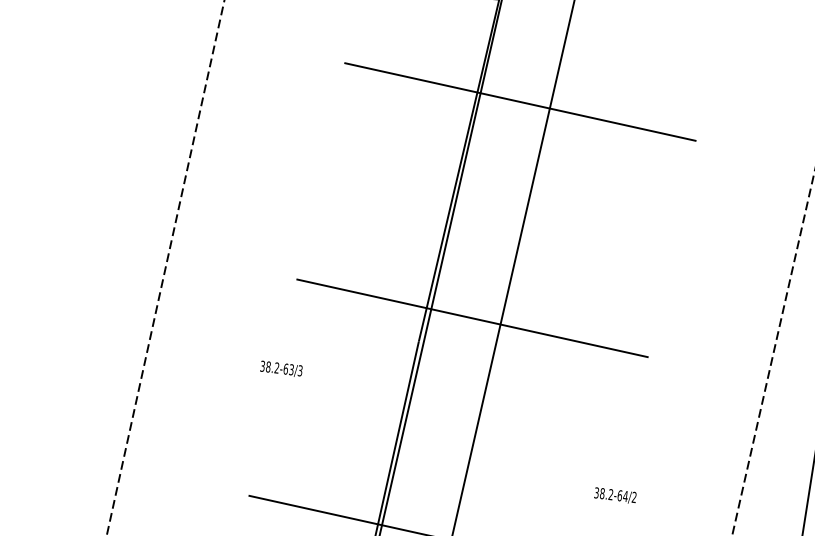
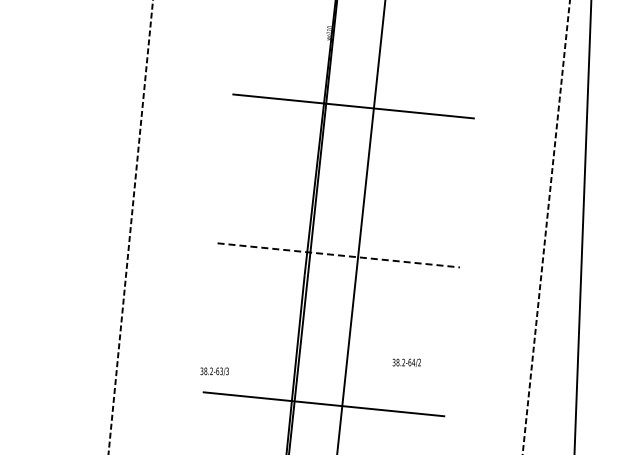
line: (472, 318) -> (338, 255), solid -> dashed
text: (281, 368) -> (214, 371), moved
text: (615, 495) -> (406, 362), moved

